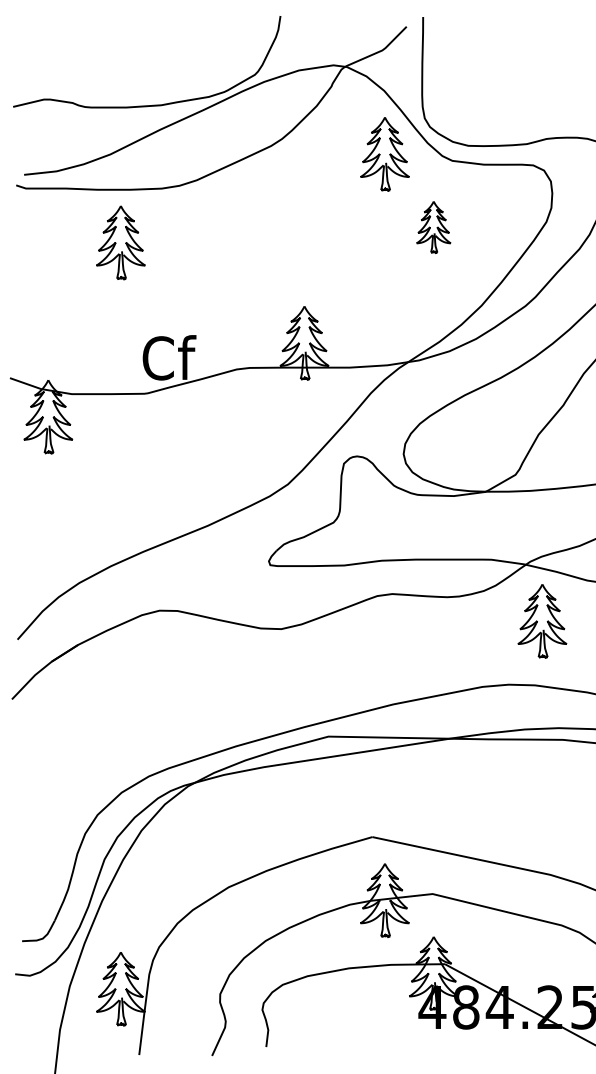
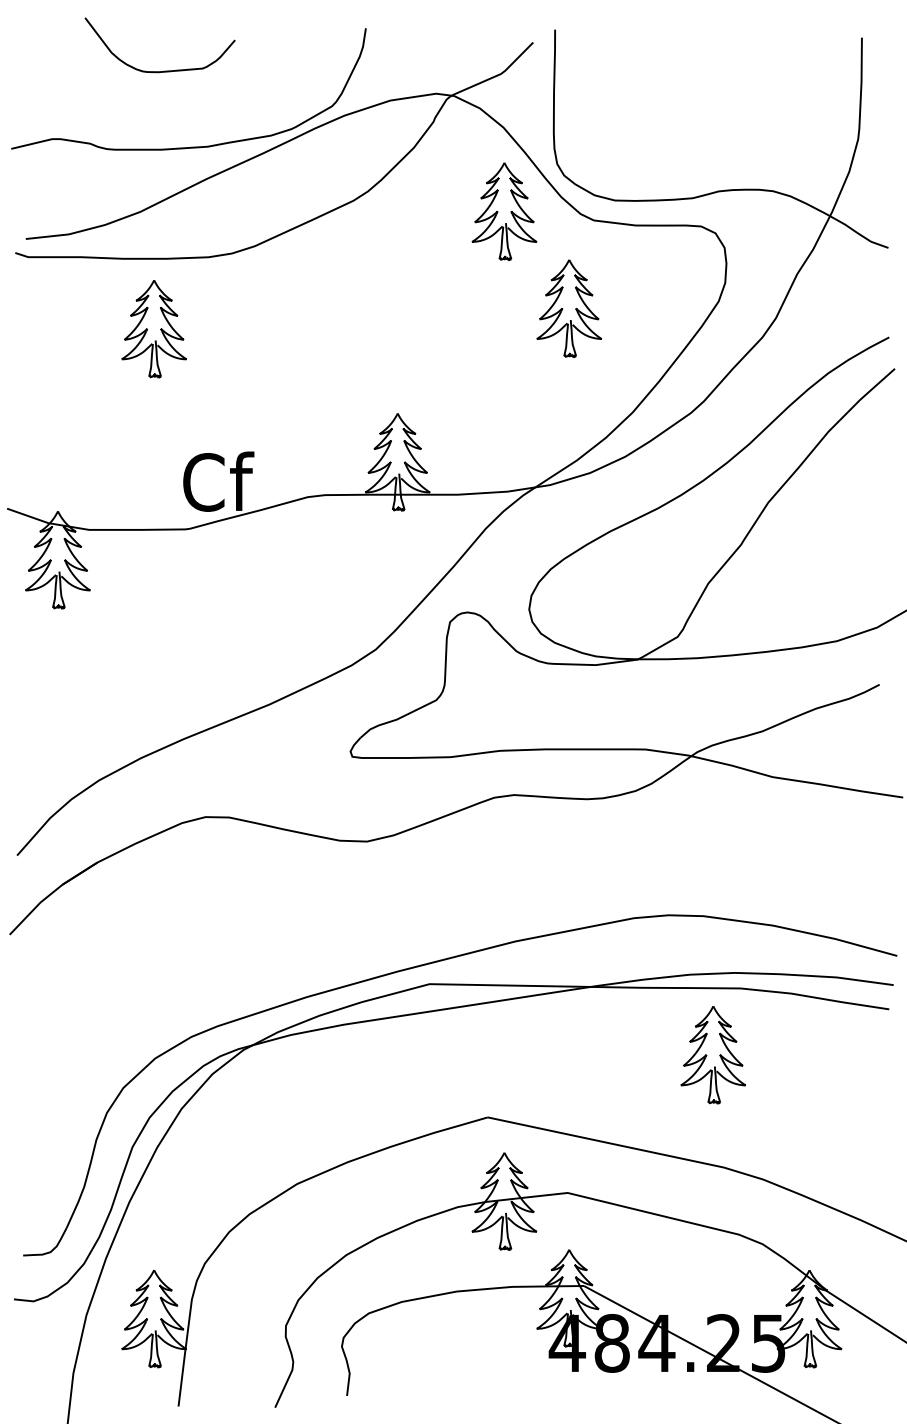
curve: (127, 47) -> (163, 70), added
part: (433, 227) -> (568, 308), size x1.43
part: (541, 621) -> (712, 1055), moved

